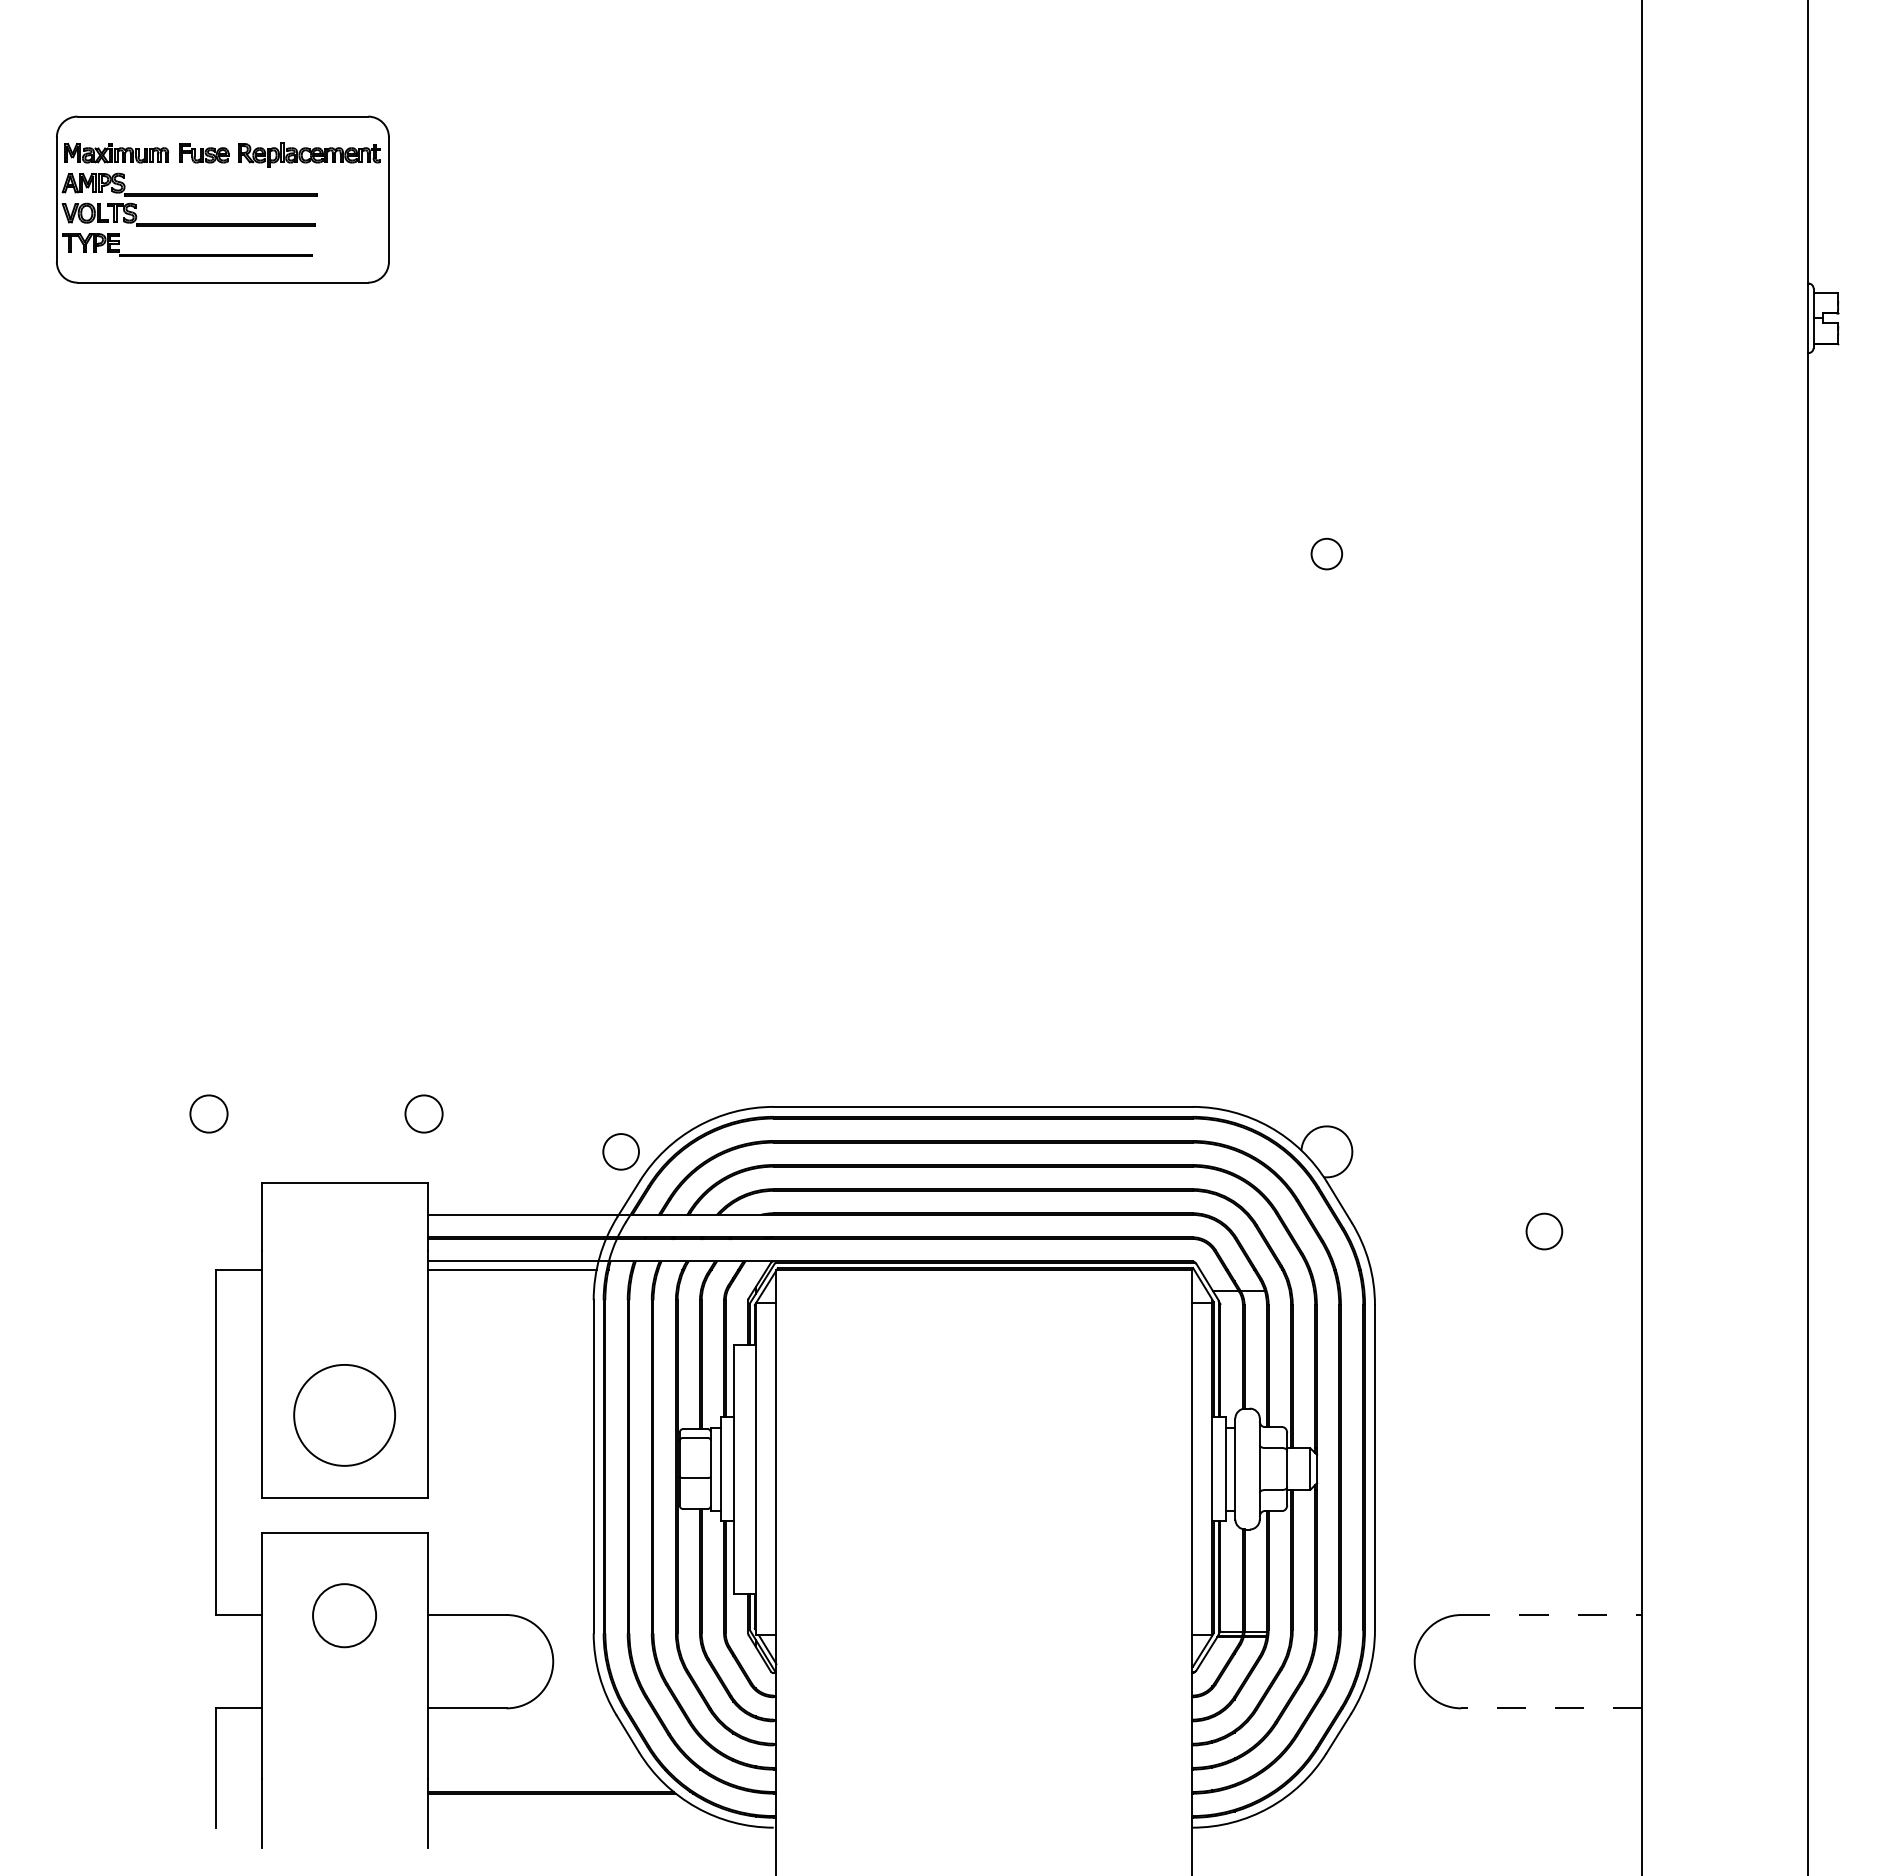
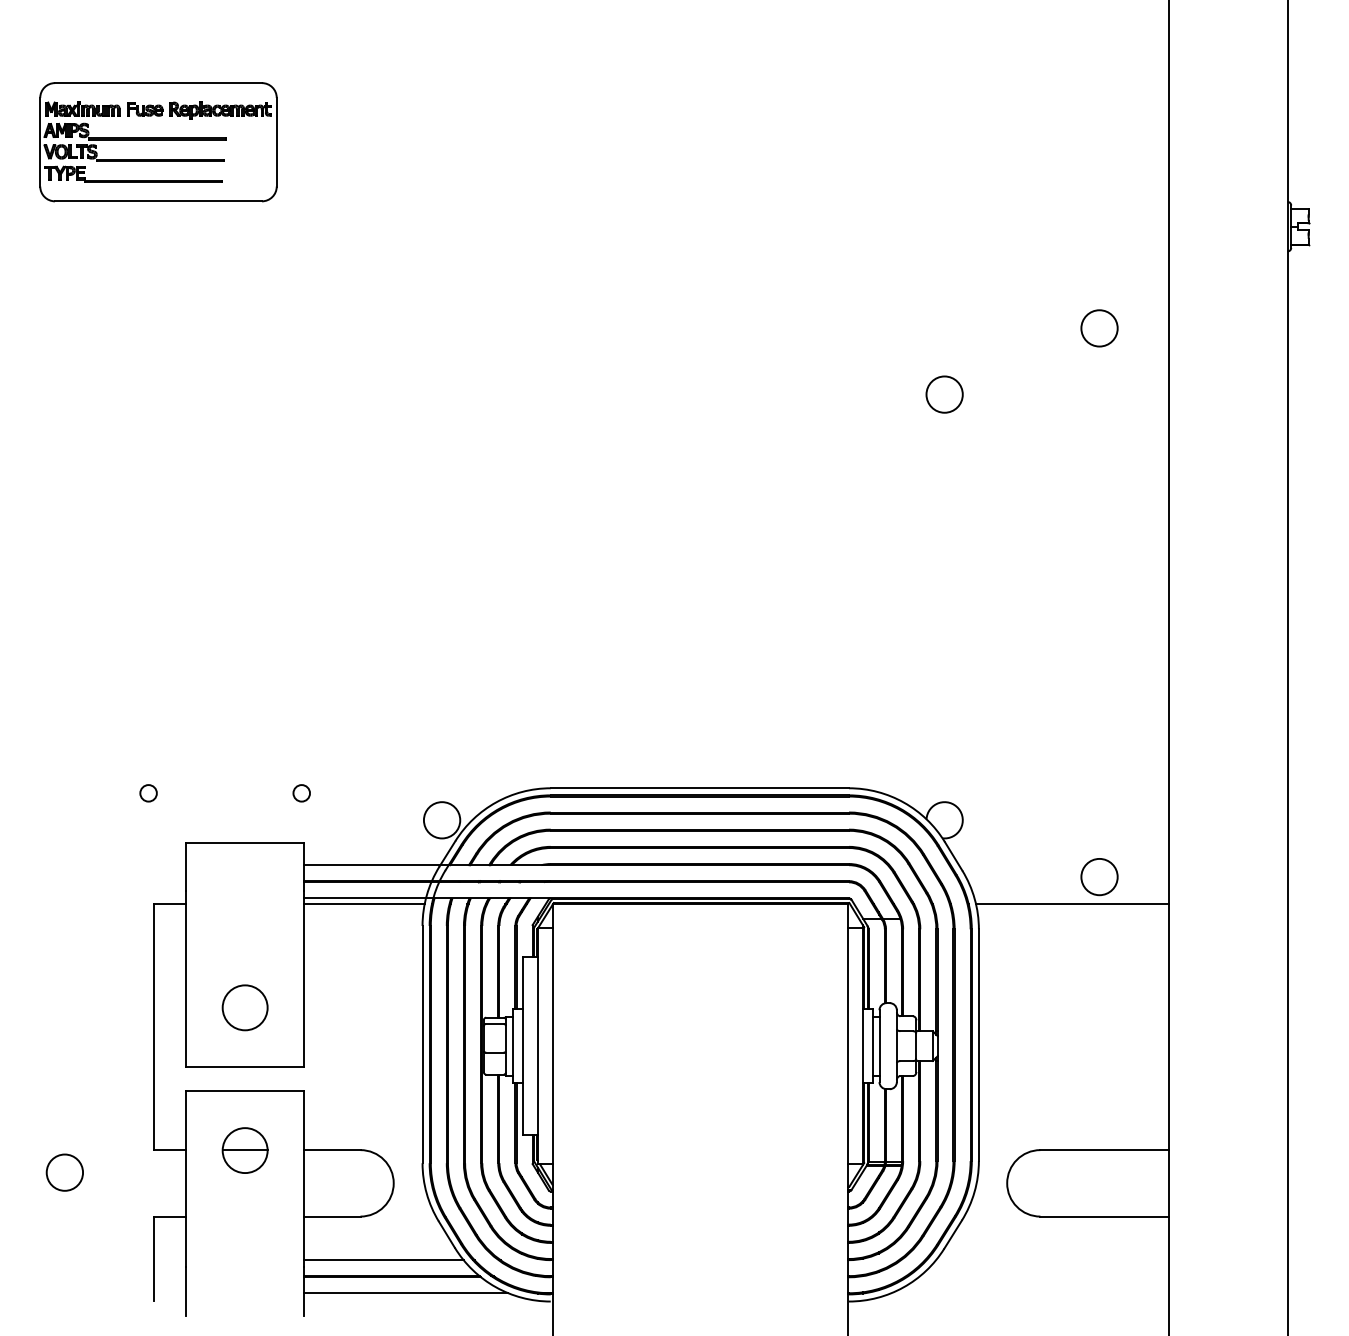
circle: (1544, 460) -> (1099, 327), added
circle: (1326, 553) -> (944, 394), size x1.67
circle: (208, 1113) -> (148, 792), size x0.62
circle: (423, 1113) -> (301, 792), size x0.62
circle: (620, 1151) -> (441, 820), size x1.43
circle: (1544, 1231) -> (1099, 877), size x1.43
line: (1506, 1269) -> (1072, 904), added
circle: (344, 1414) -> (245, 1007), size x0.62
line: (344, 1615) -> (245, 1150), added
line: (1551, 1615) -> (1104, 1150), dashed -> solid
circle: (91, 1646) -> (64, 1172), added
line: (1551, 1708) -> (1104, 1216), dashed -> solid
line: (539, 1769) -> (383, 1260), added
line: (570, 1816) -> (406, 1293), added

